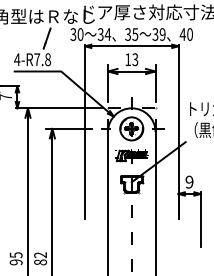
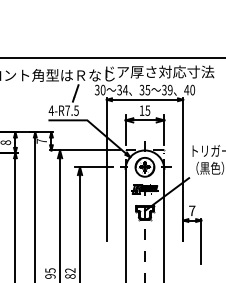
text: (48, 59) -> (76, 110), 4-R7.8 -> 4-R7.5
text: (134, 59) -> (147, 110), 13 -> 15
text: (189, 181) -> (192, 210), 9 -> 7

